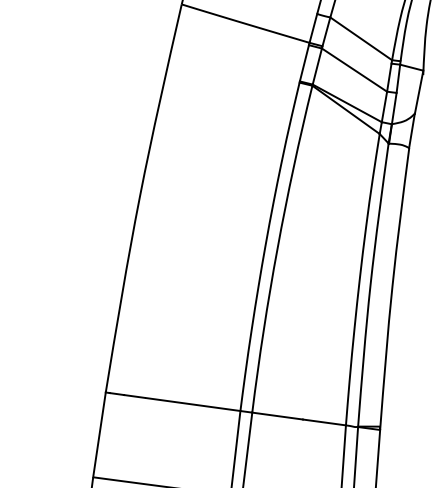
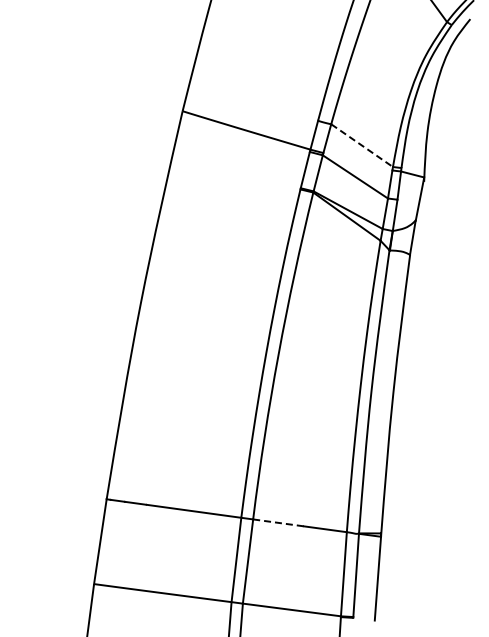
line: (361, 38) -> (362, 145), solid -> dashed
line: (277, 415) -> (278, 522), solid -> dashed

